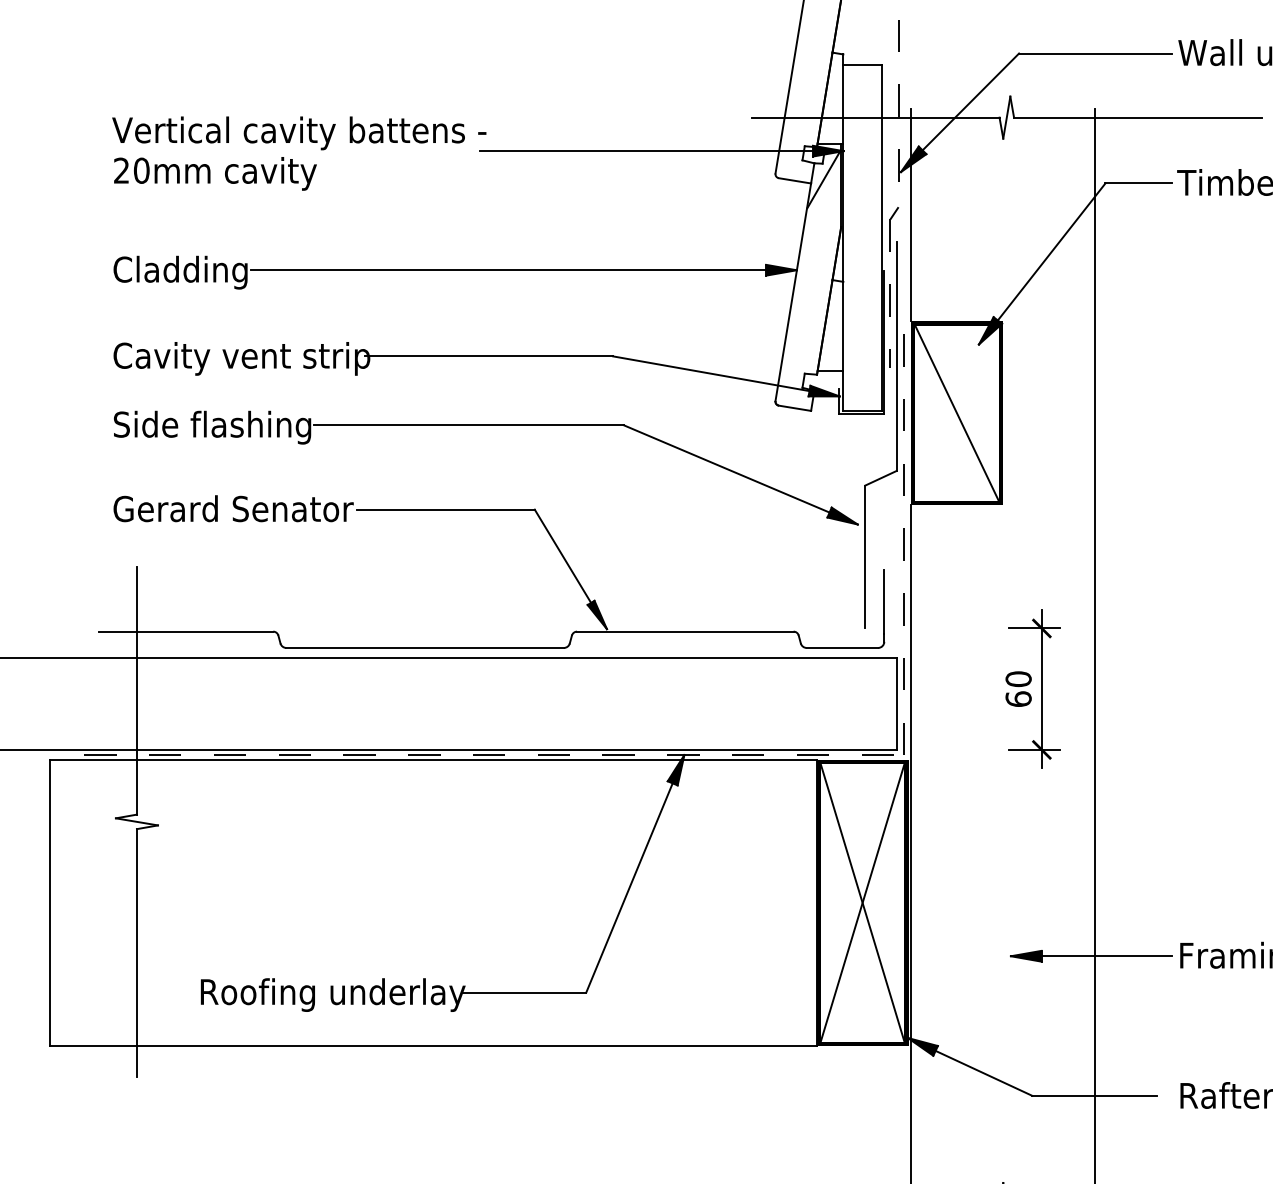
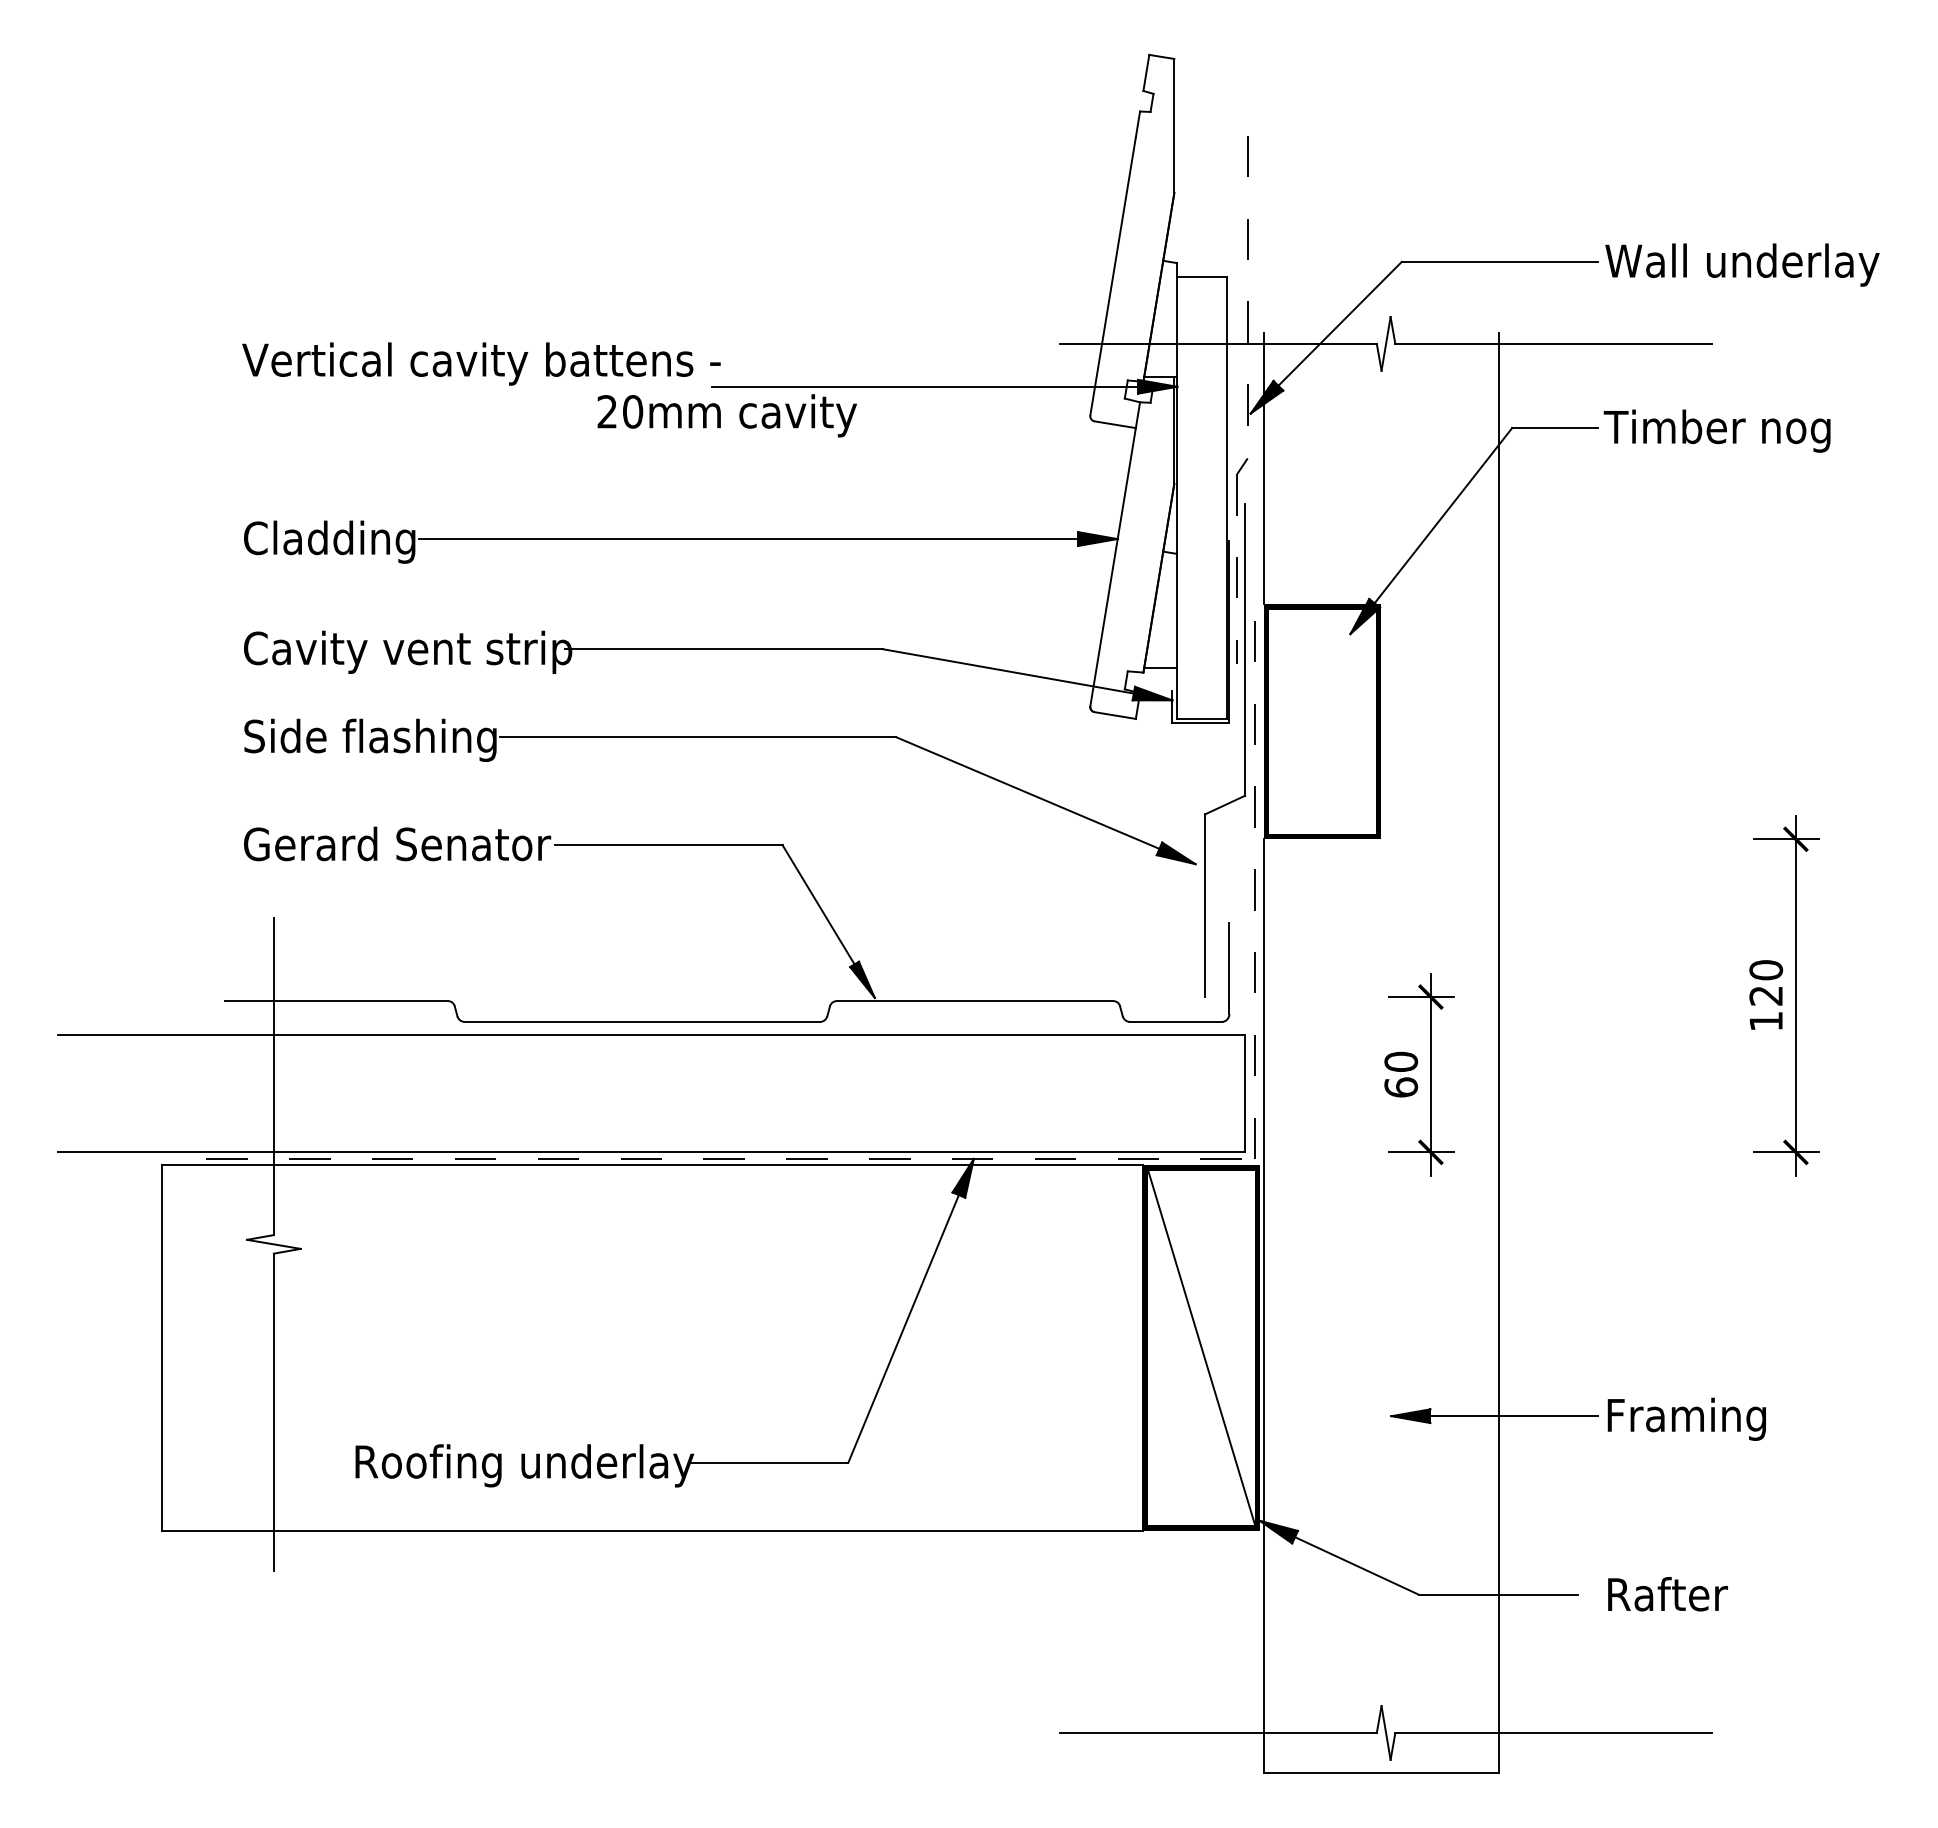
text: (214, 173) -> (726, 415), moved
hatch: (824, 179) -> (1152, 422), removed
line: (956, 412) -> (1321, 721), removed
line: (862, 902) -> (1201, 1347), removed

